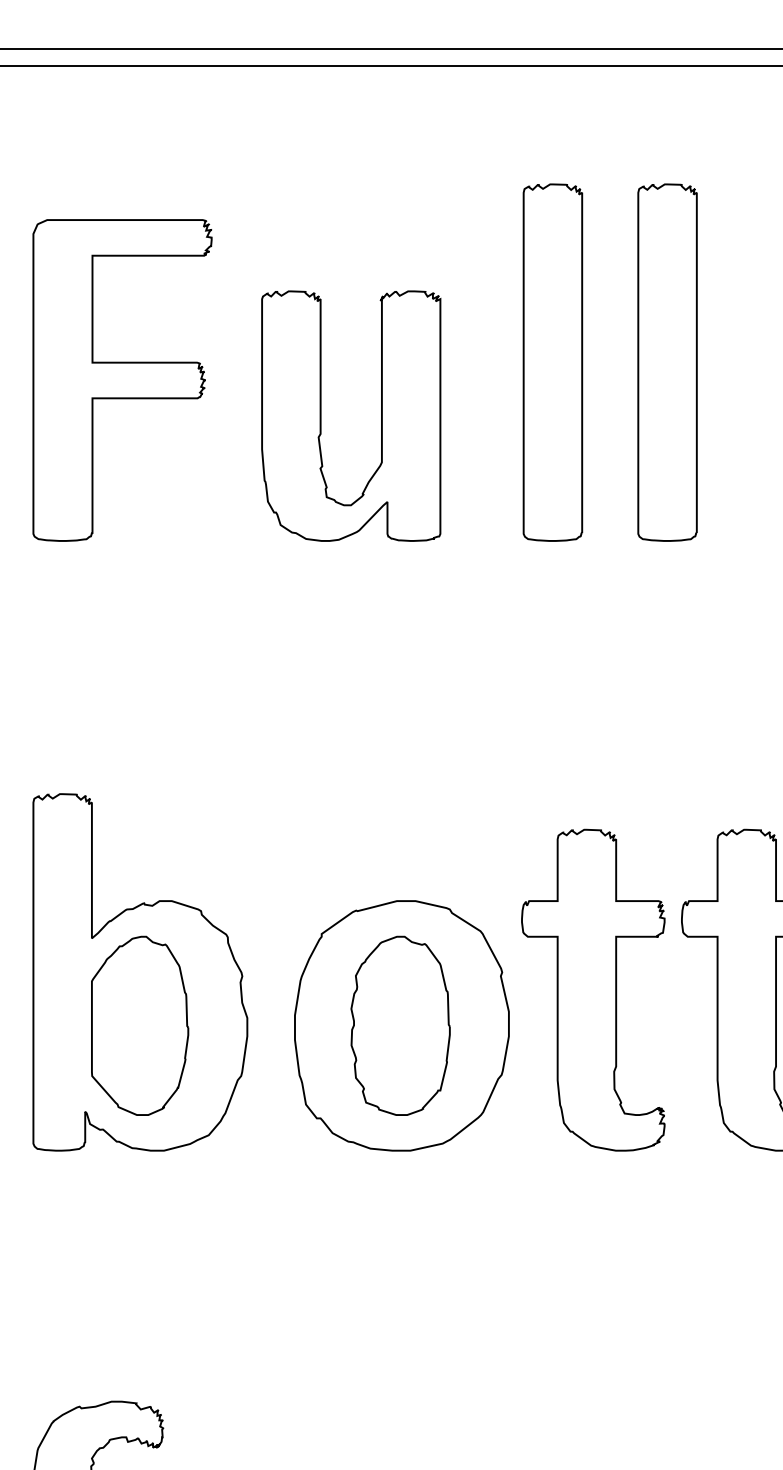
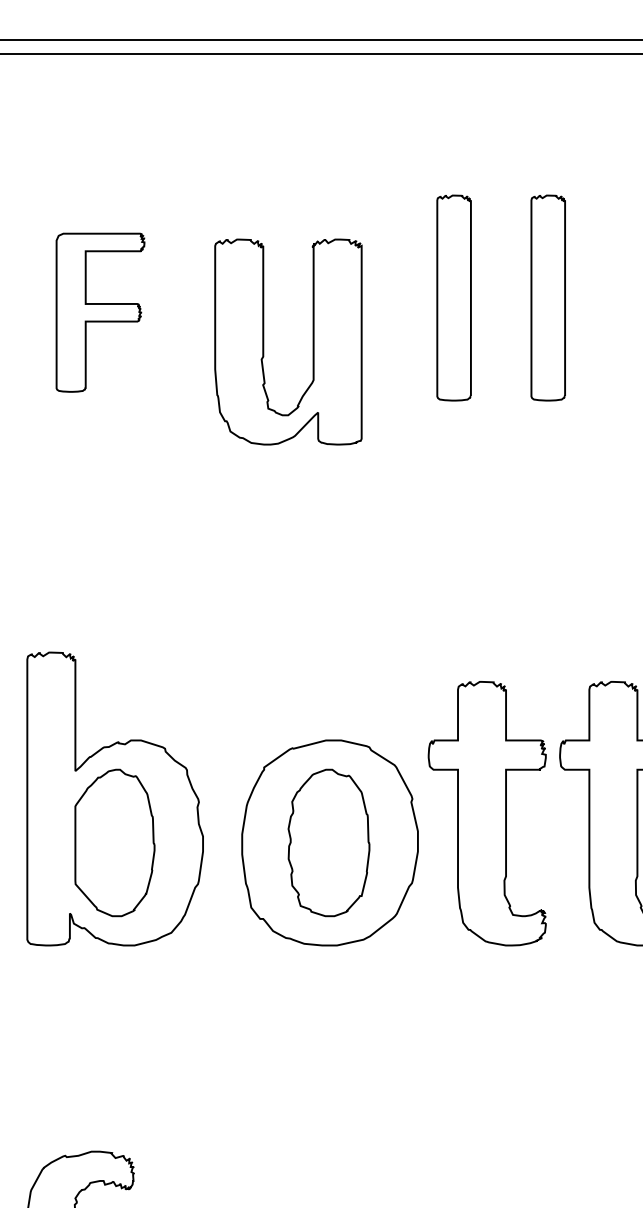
part: (552, 362) -> (453, 297), size x0.7
part: (667, 362) -> (548, 297), size x0.7
part: (122, 380) -> (100, 312), size x0.6

